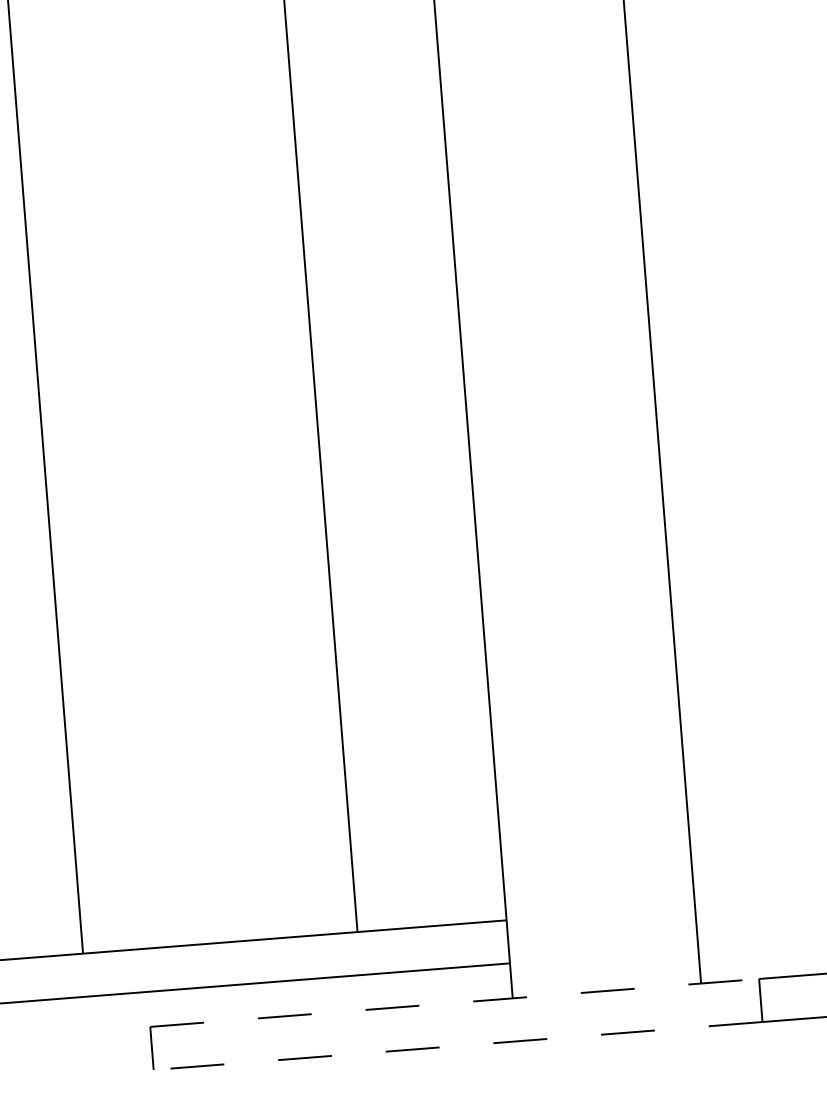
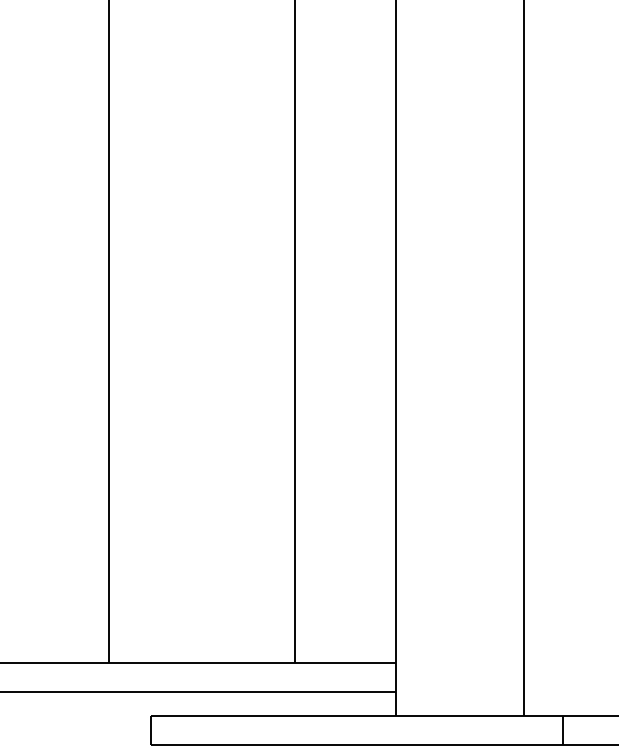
line: (455, 1002) -> (357, 715), dashed -> solid
line: (457, 1045) -> (356, 744), dashed -> solid

